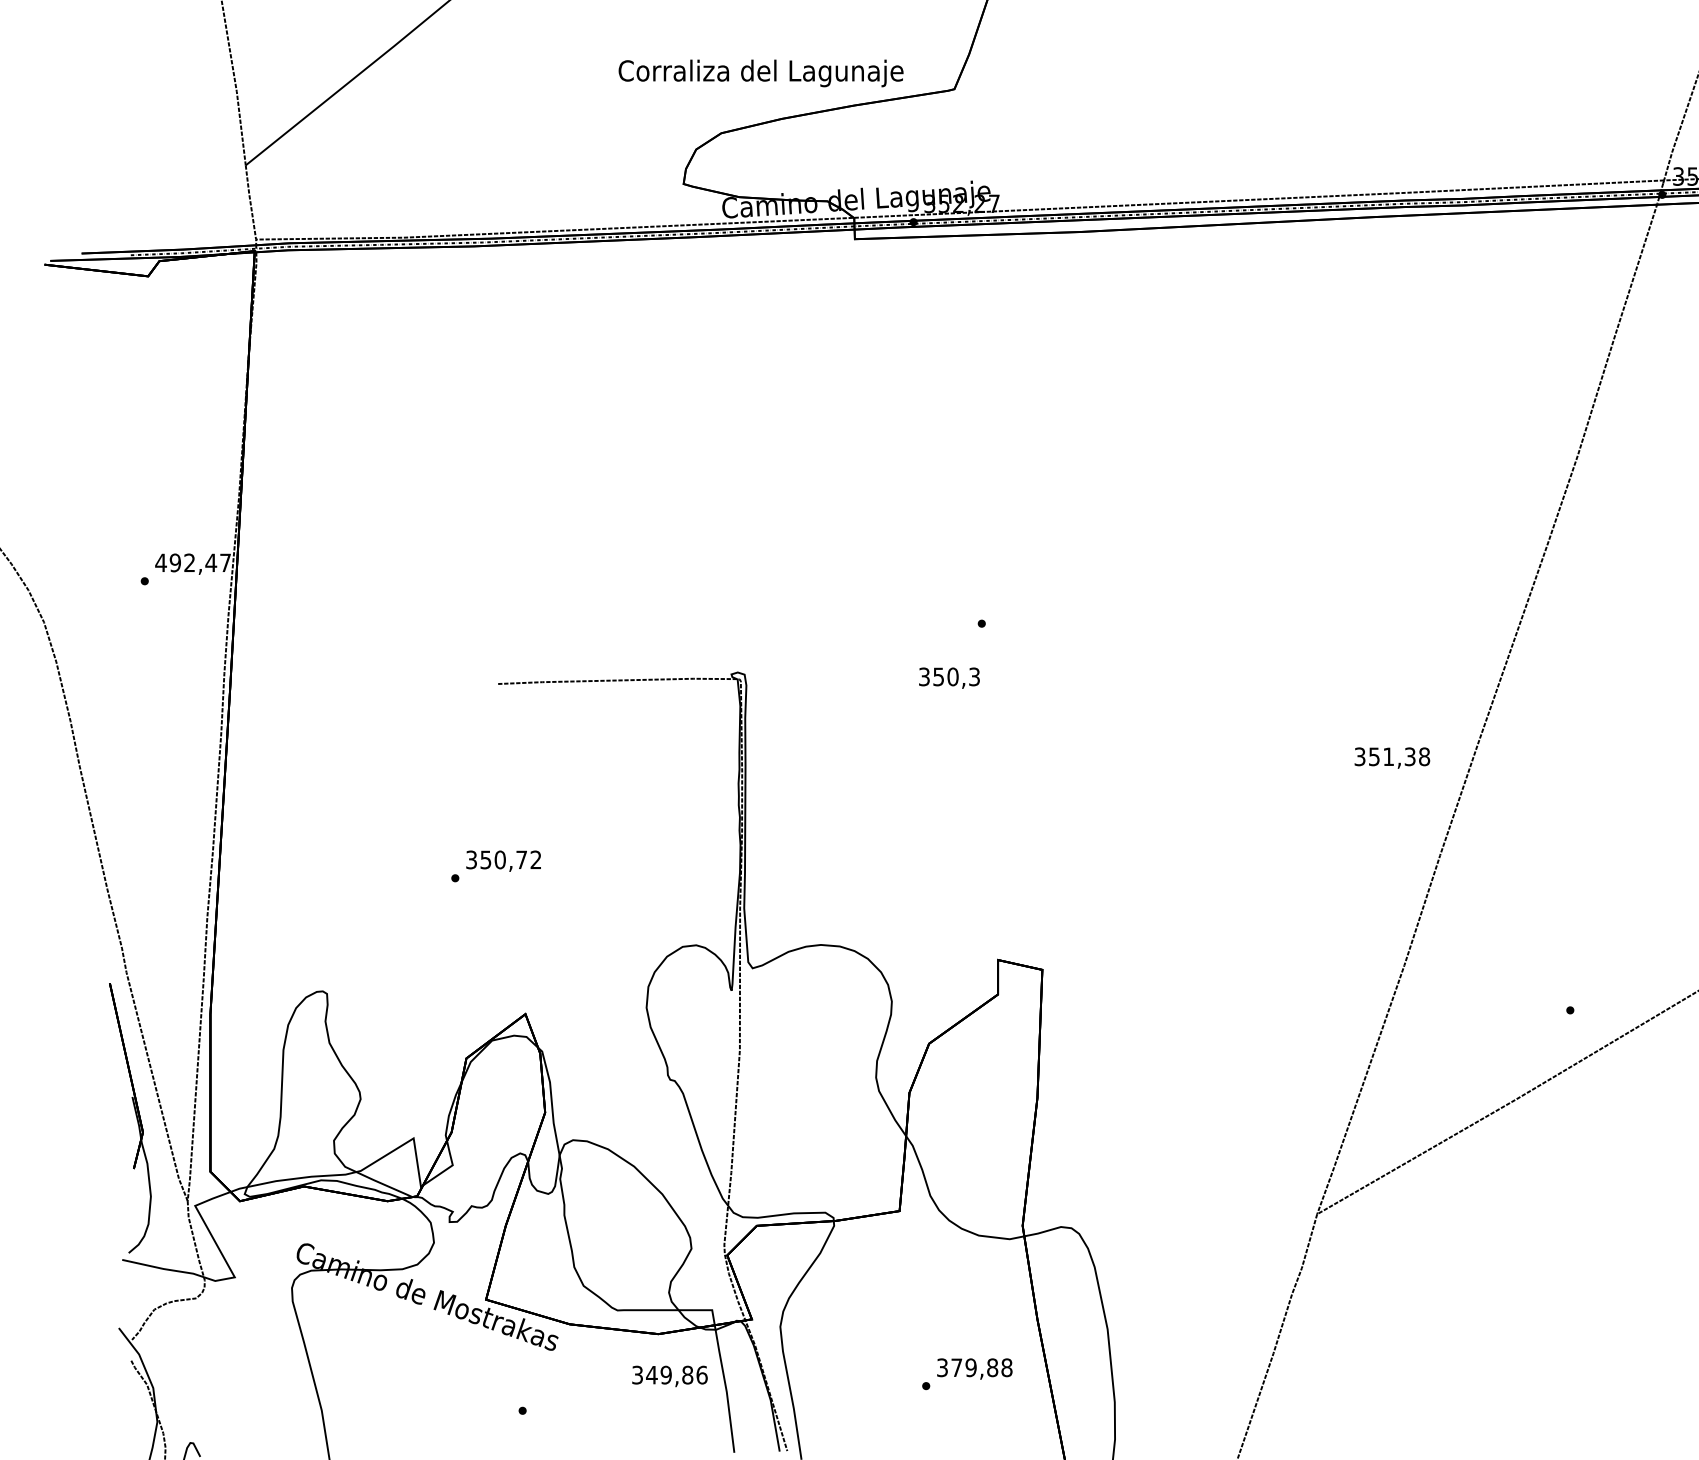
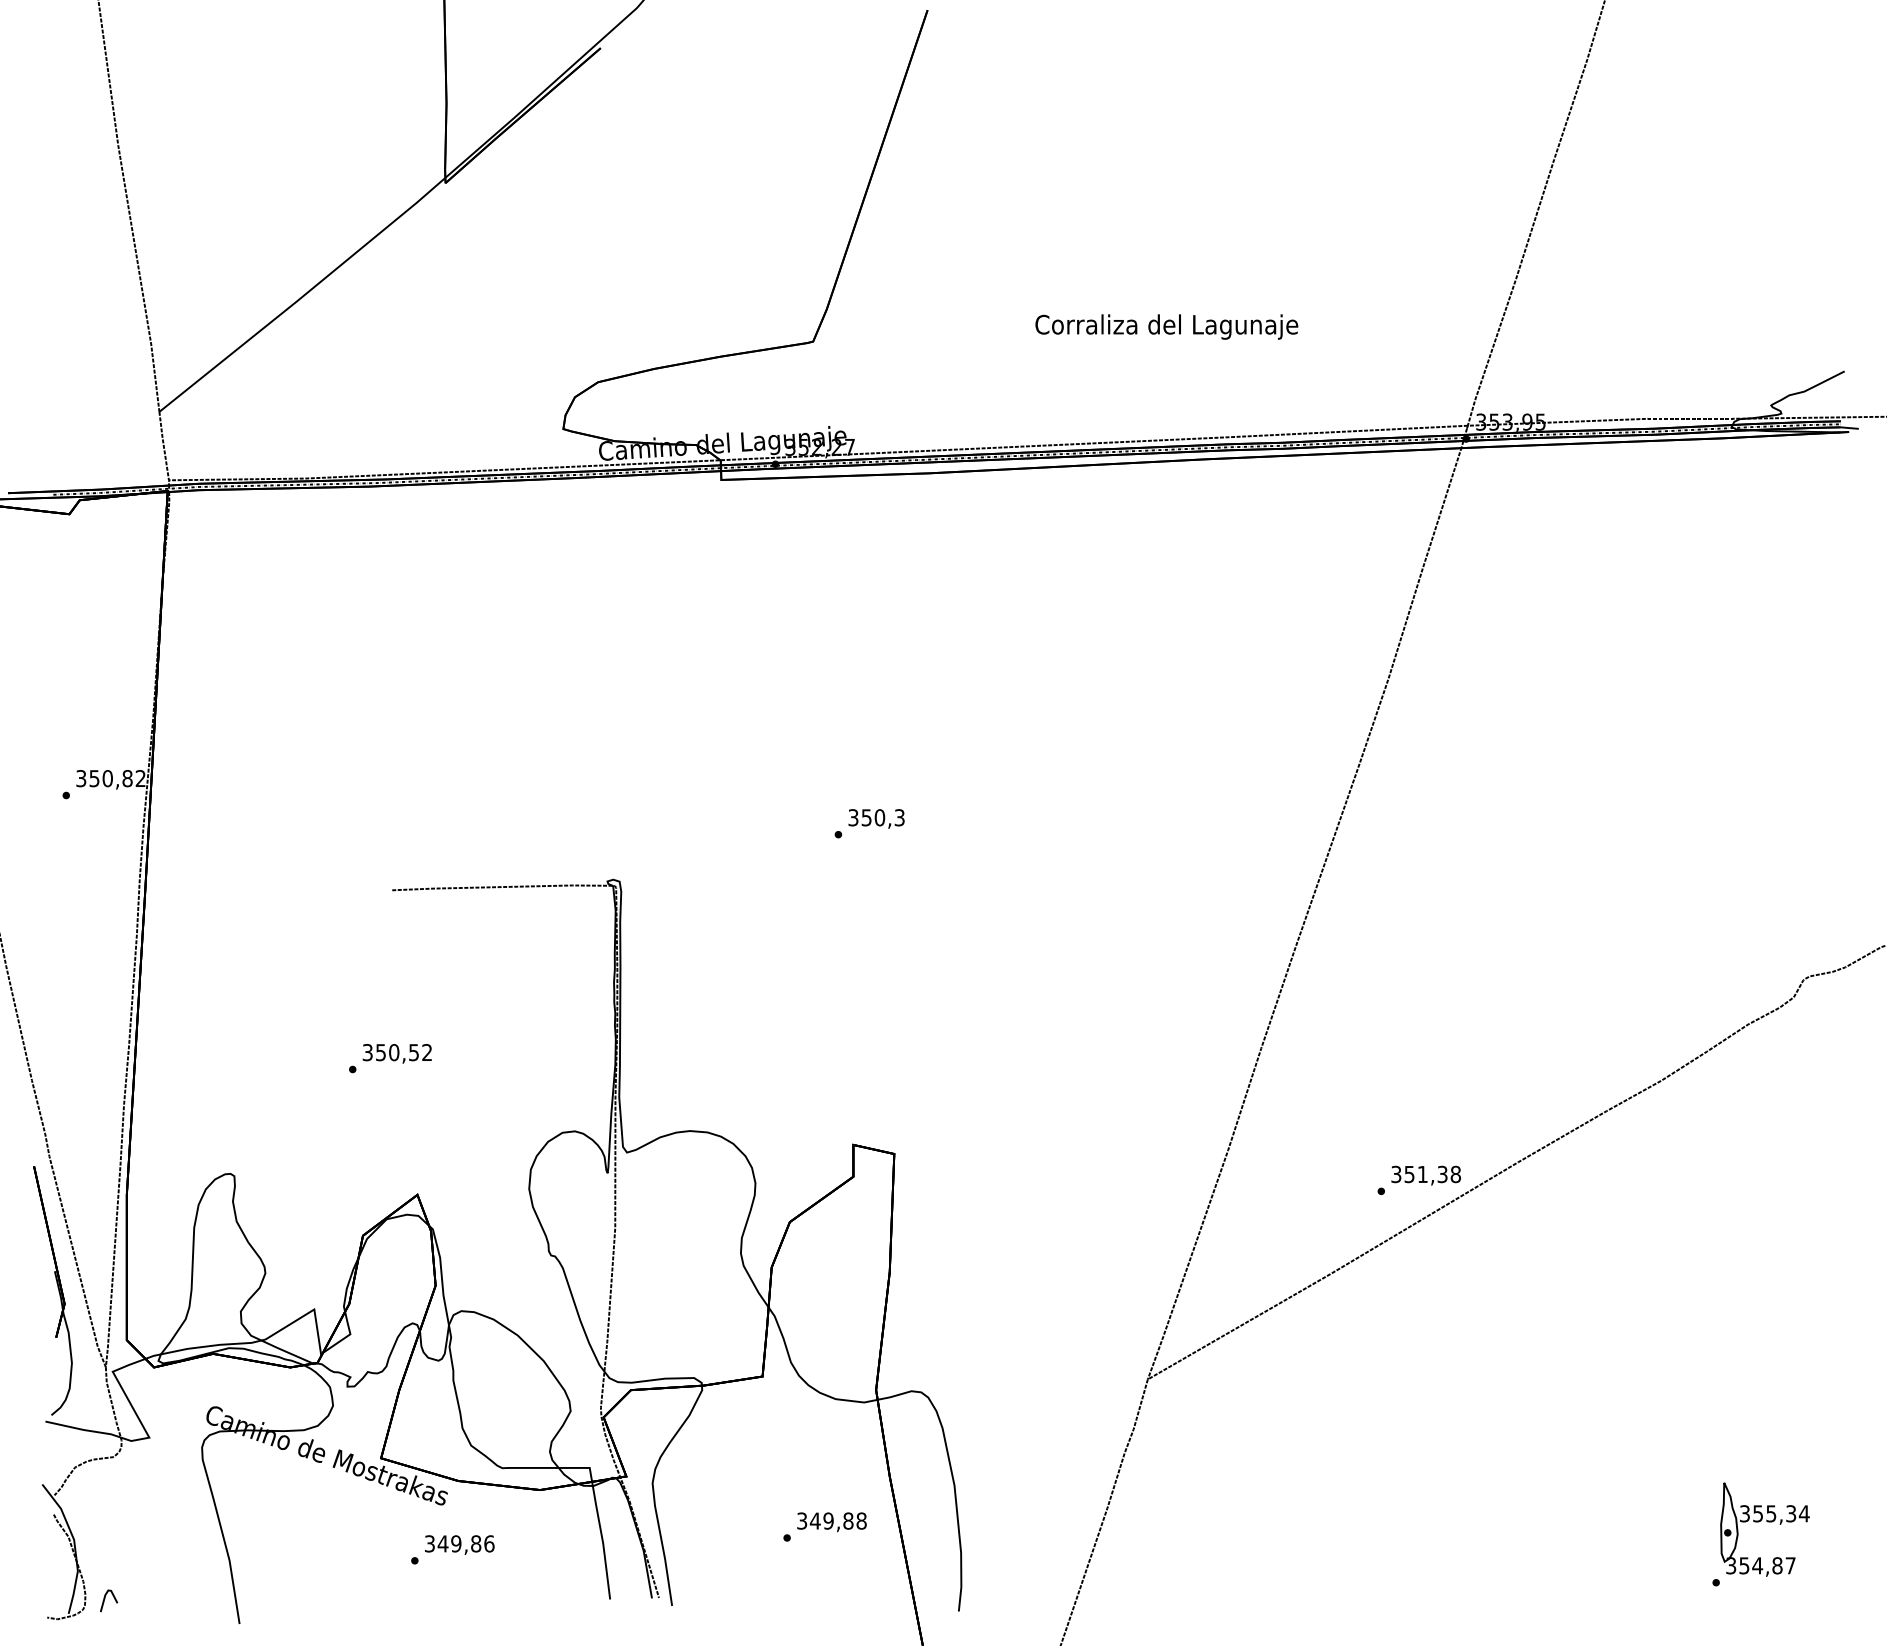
text: (760, 72) -> (1166, 326), moved
text: (192, 562) -> (110, 778), 492,47 -> 350,82
text: (949, 677) -> (876, 818), moved
text: (1391, 757) -> (1425, 1175), moved
text: (521, 859) -> (413, 1052), 350,72 -> 350,52
text: (955, 1367) -> (814, 1520), 379,88 -> 349,88
text: (669, 1375) -> (459, 1544), moved

